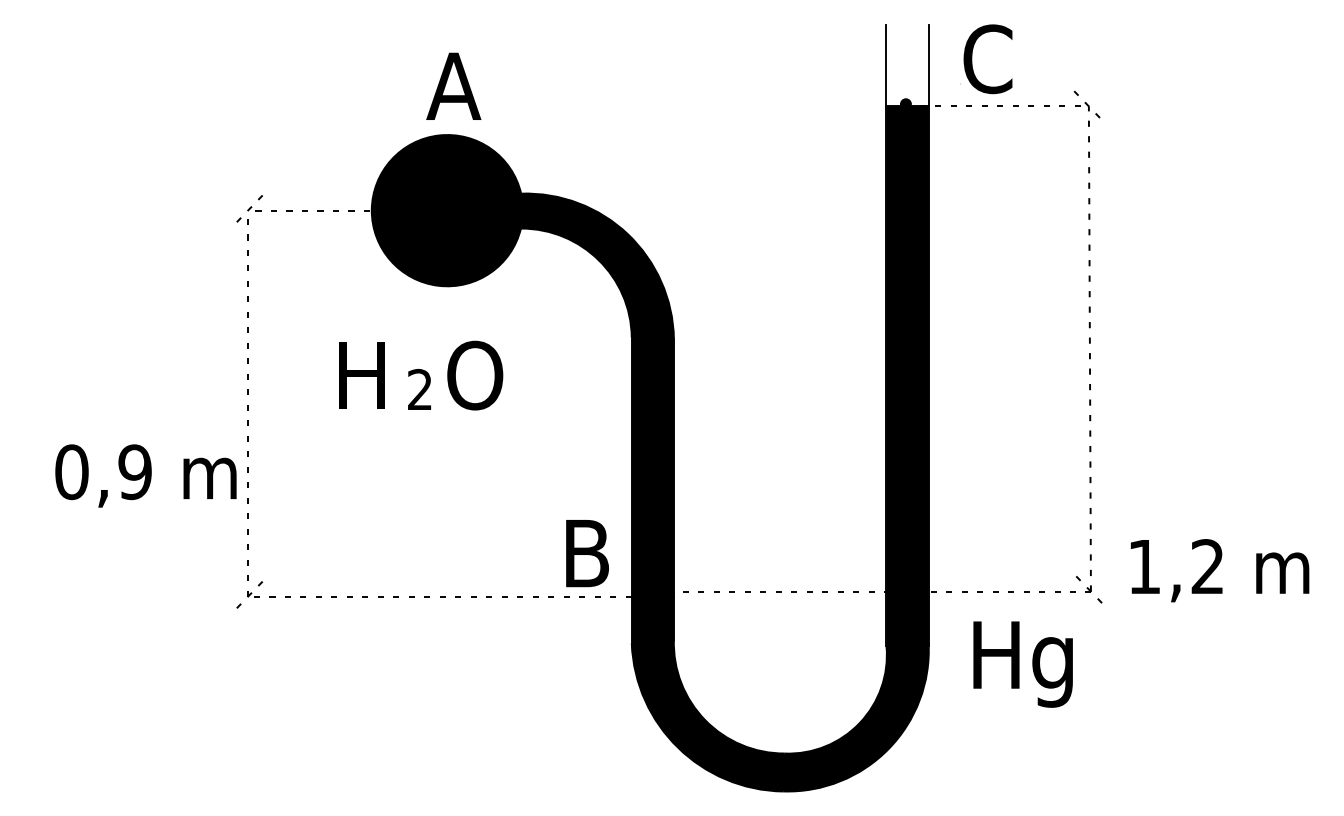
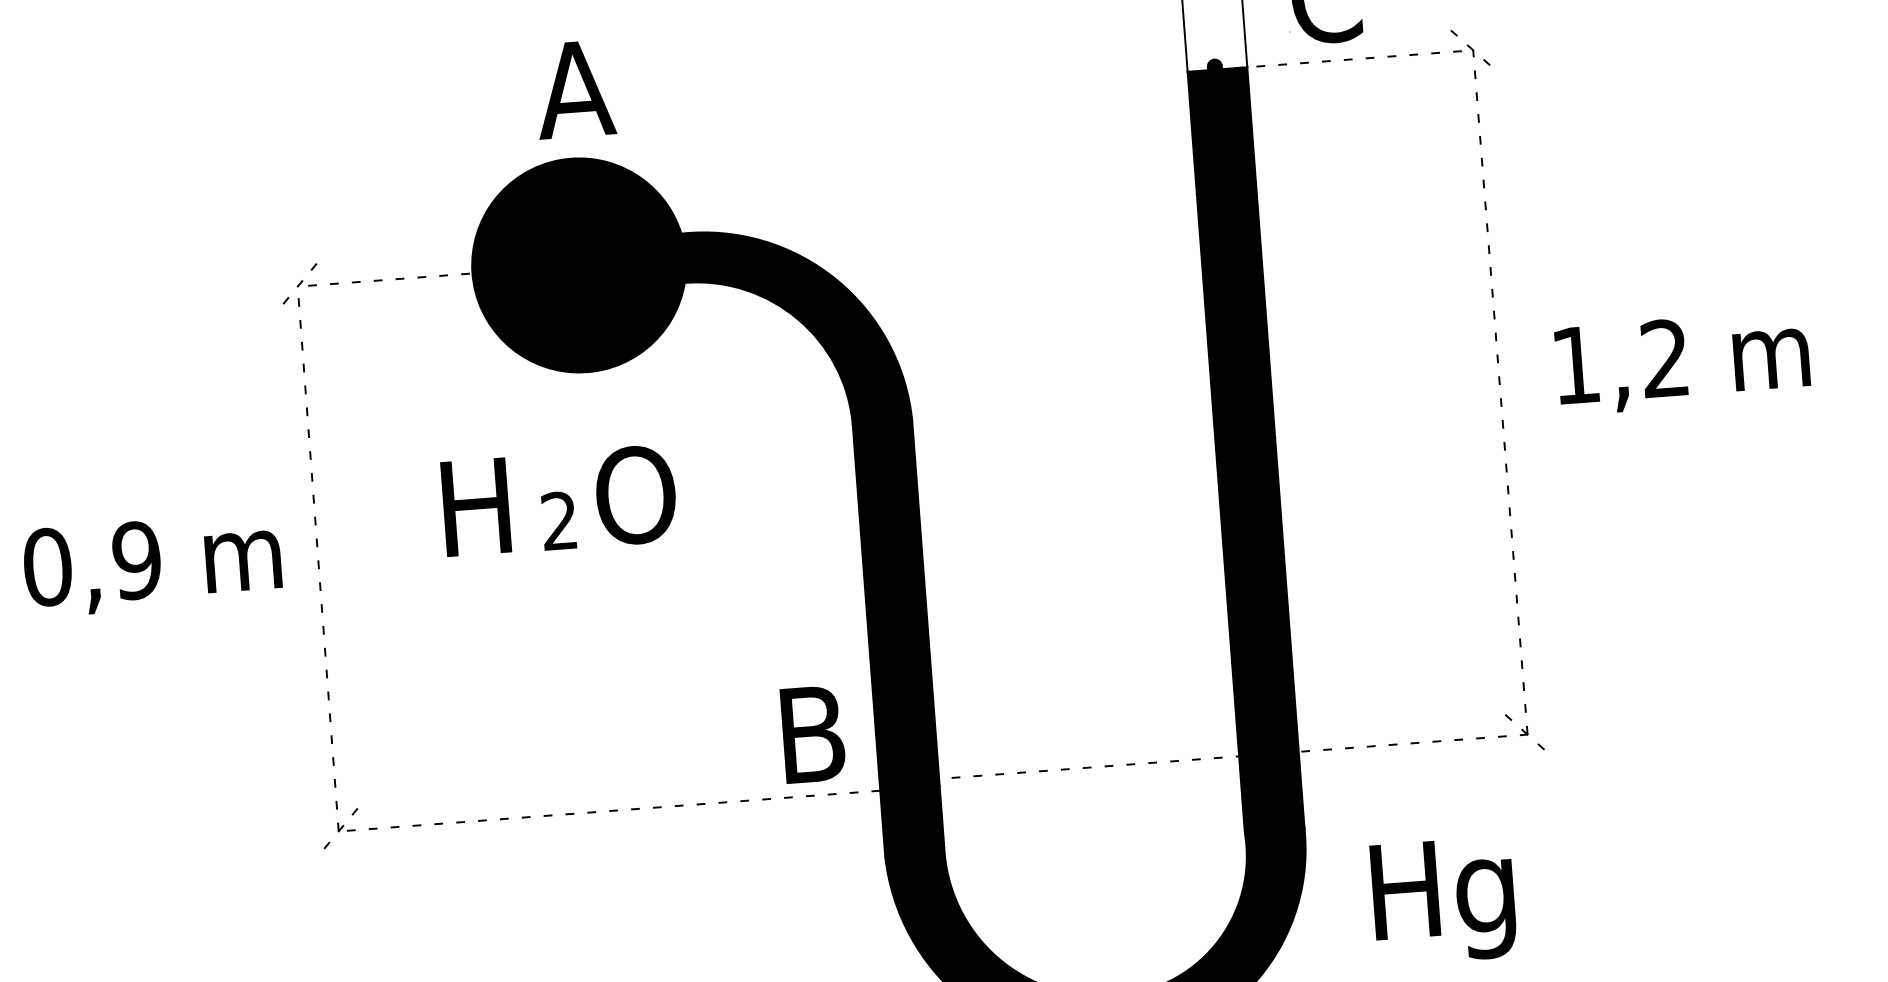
text: (145, 475) -> (151, 564), moved
text: (1219, 570) -> (1682, 362), moved
text: (1022, 664) -> (1443, 901), moved

